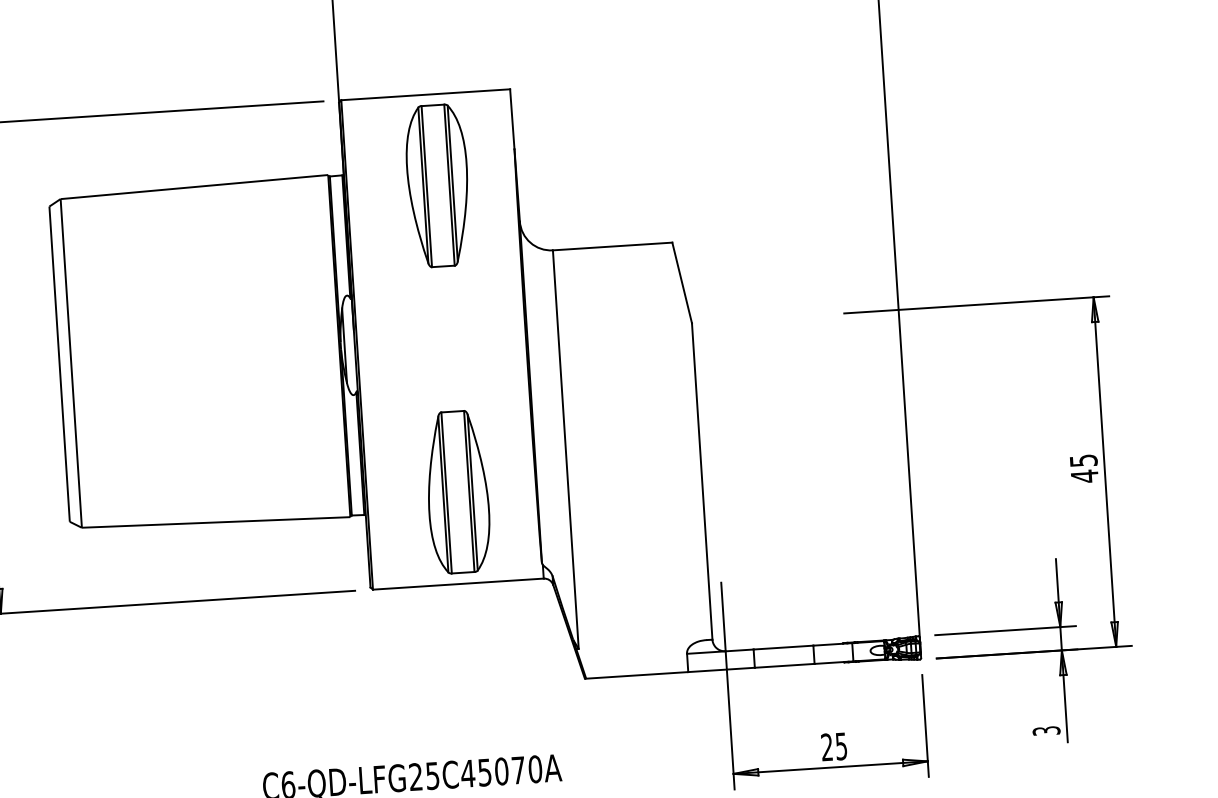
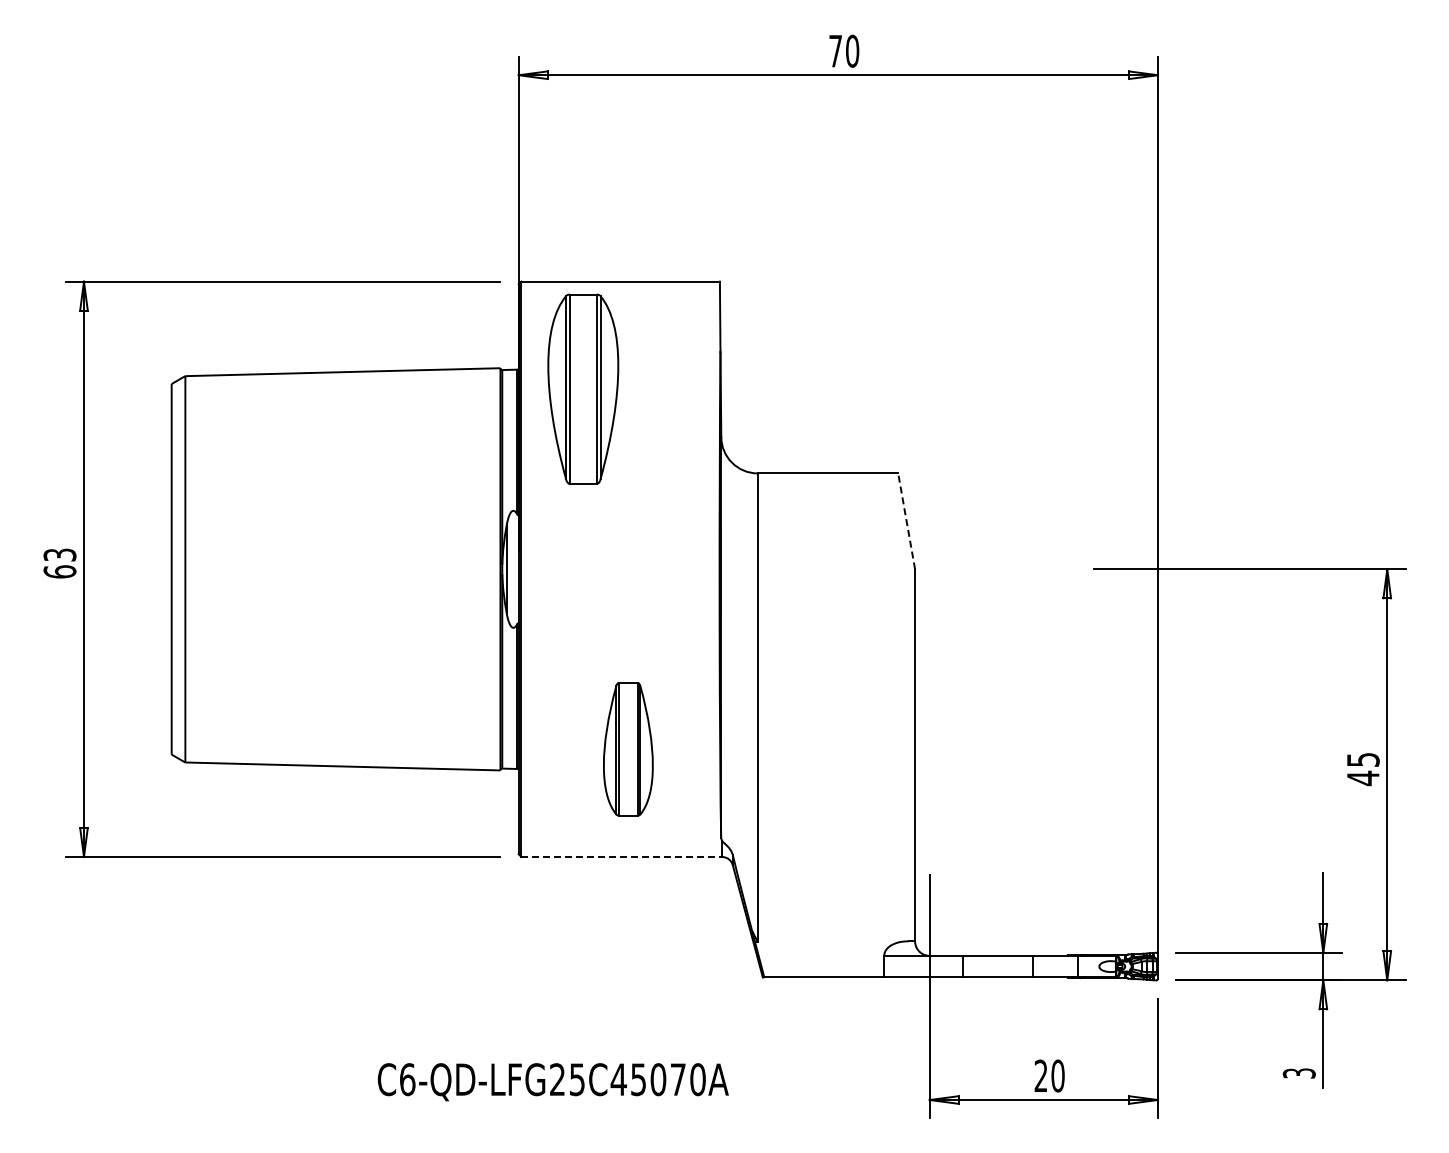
part: (438, 185) -> (583, 388), moved
line: (682, 283) -> (906, 521), solid -> dashed
part: (458, 491) -> (628, 748), size x0.7
line: (458, 584) -> (622, 857), solid -> dashed
text: (840, 746) -> (1057, 1075), 25 -> 20

